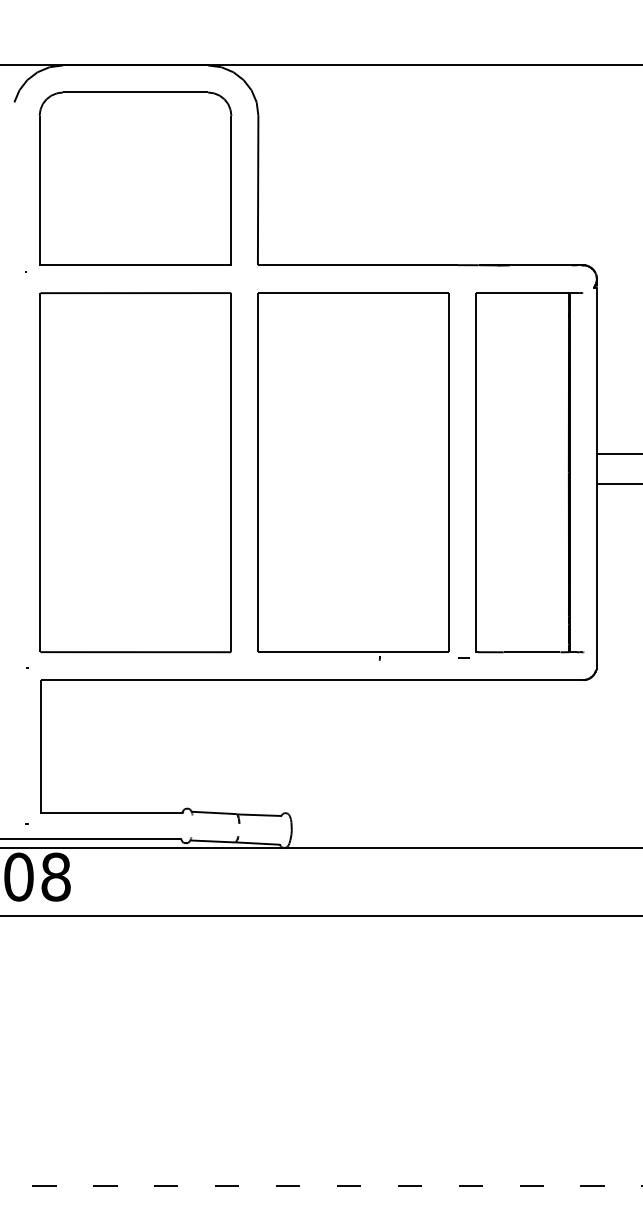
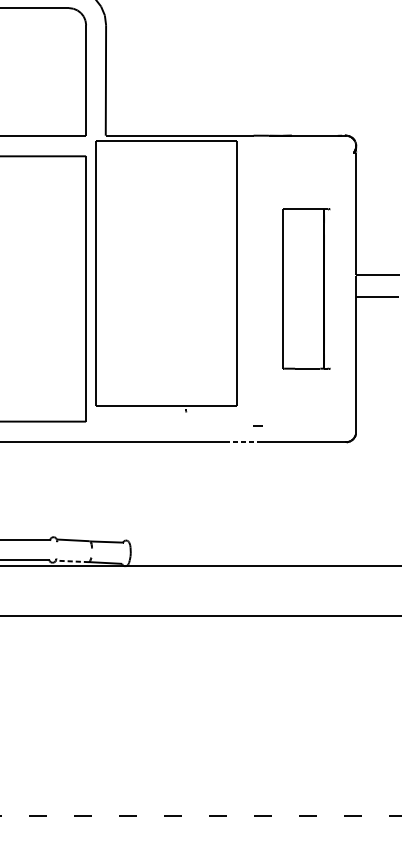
part: (529, 472) -> (306, 288), size x0.6
part: (353, 476) -> (166, 276), moved
line: (447, 680) -> (245, 442), solid -> dashed
line: (212, 841) -> (72, 561), solid -> dashed

